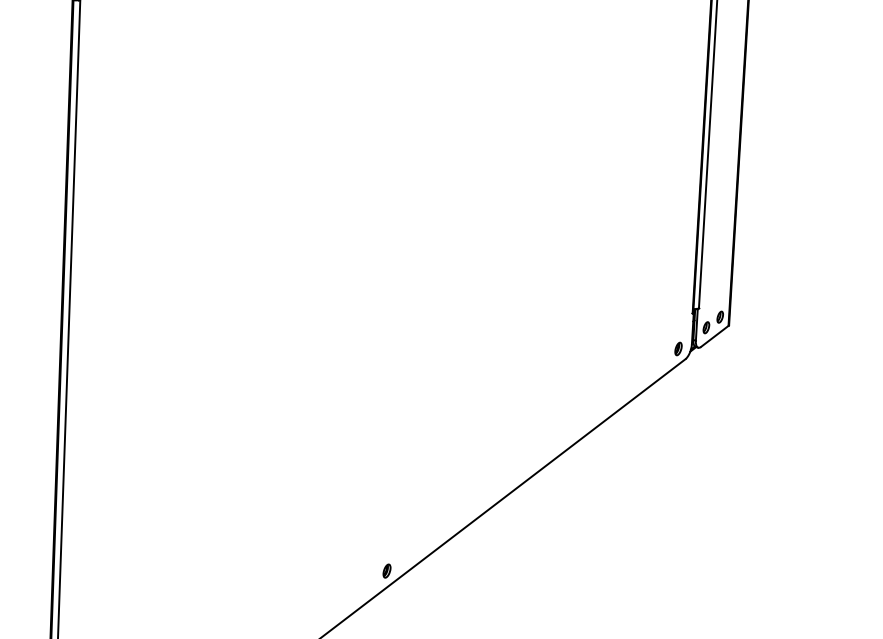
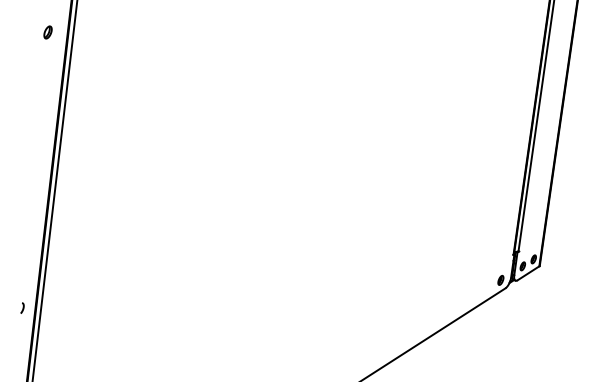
part: (43, 66) -> (47, 32), added
curve: (40, 438) -> (22, 307), added

